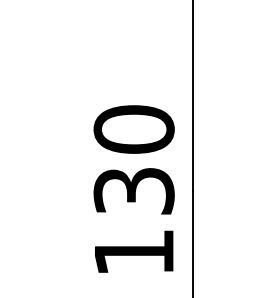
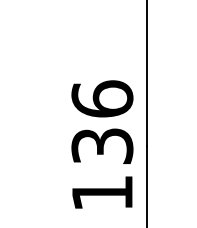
text: (133, 128) -> (101, 98), 130 -> 136

